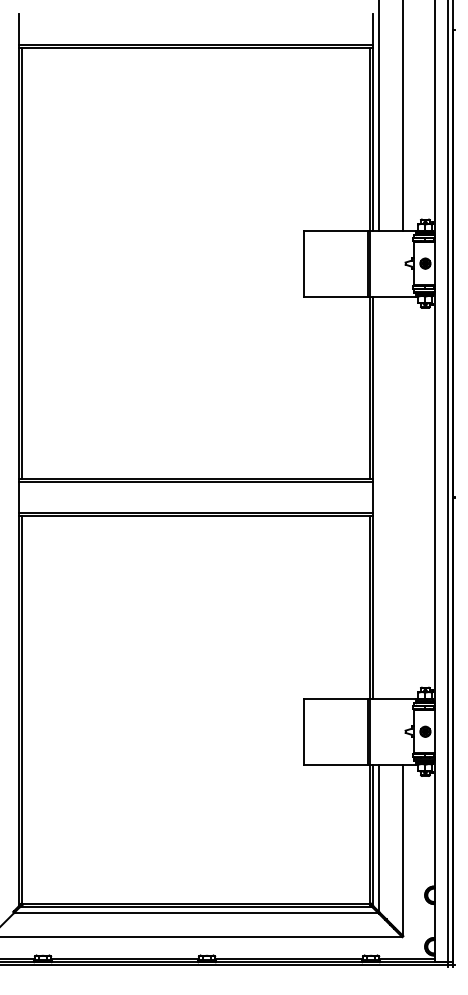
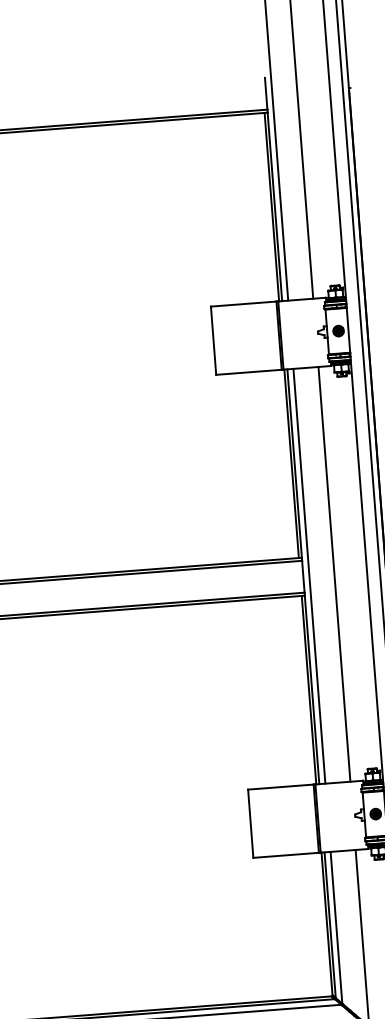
line: (379, 497) -> (309, 576), added
line: (403, 497) -> (334, 574), added

